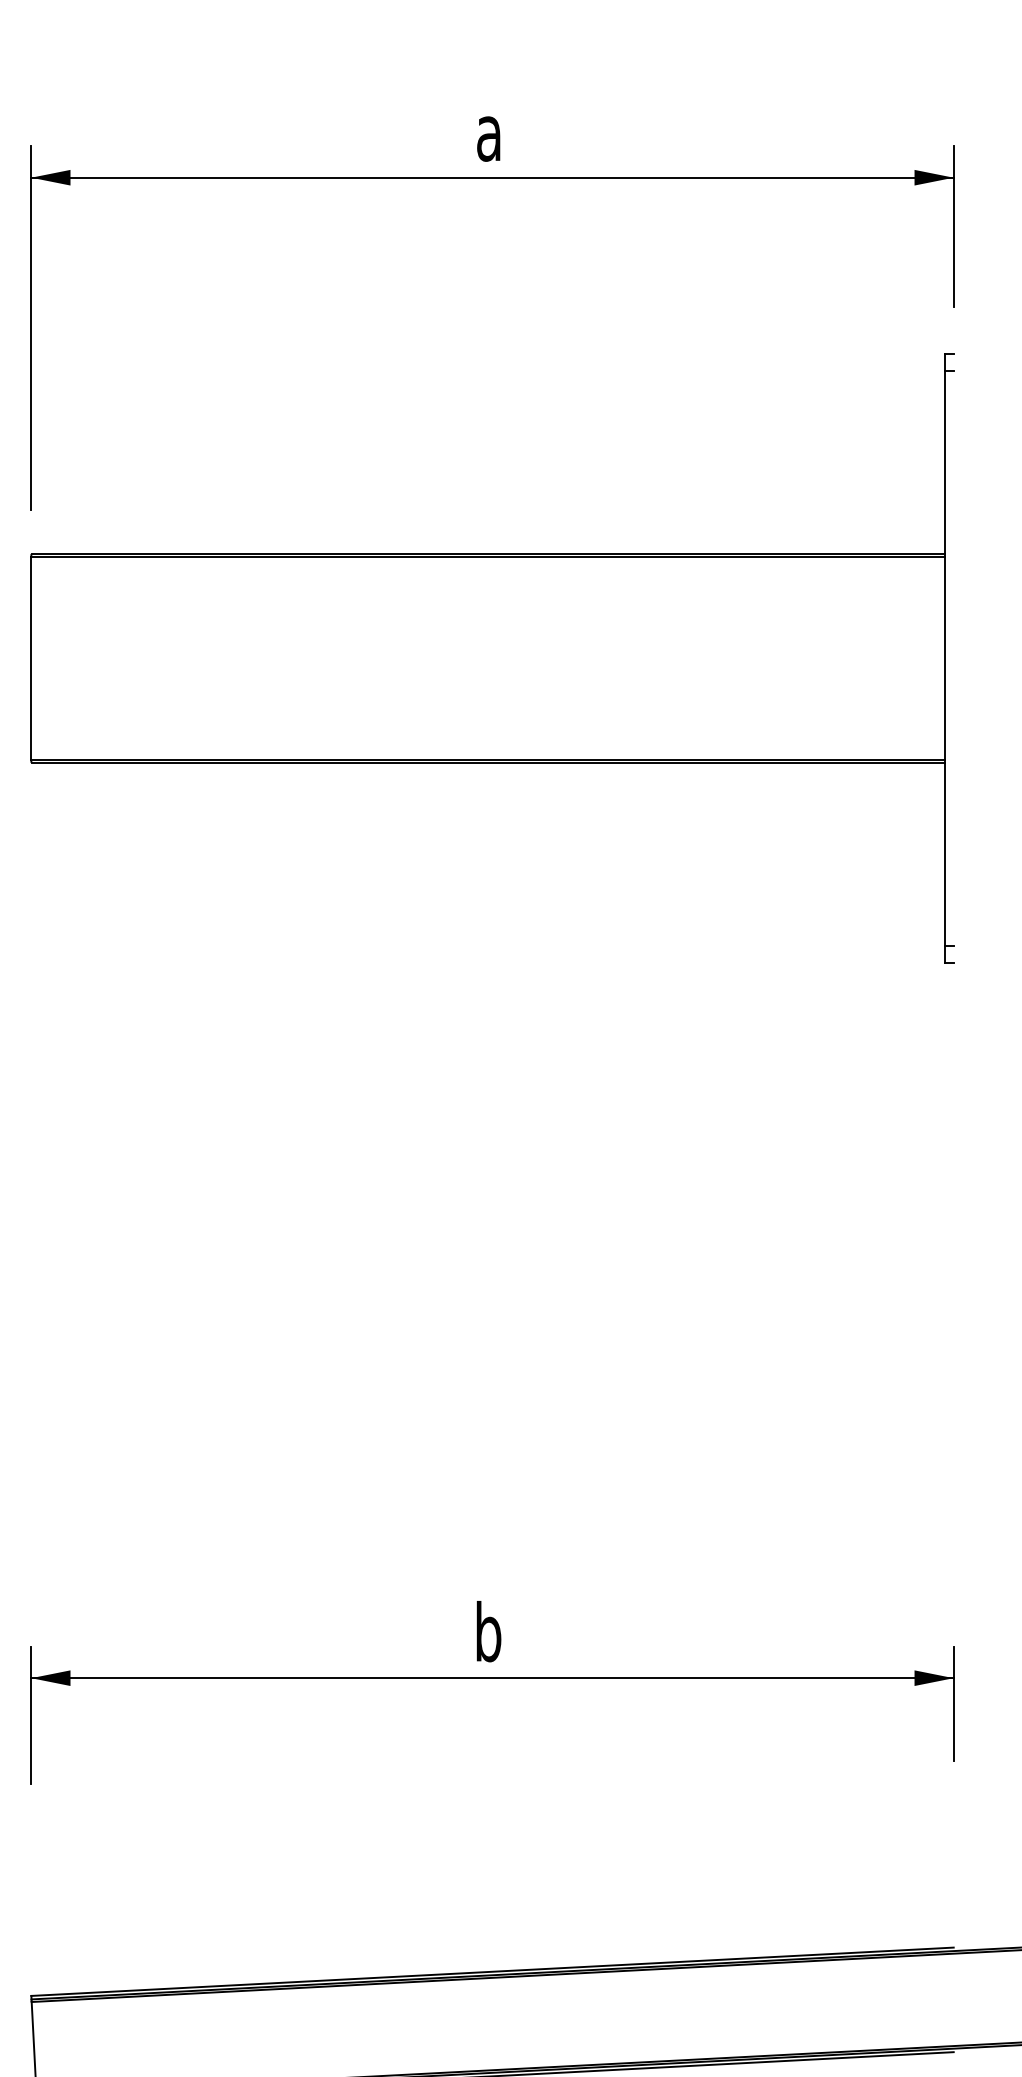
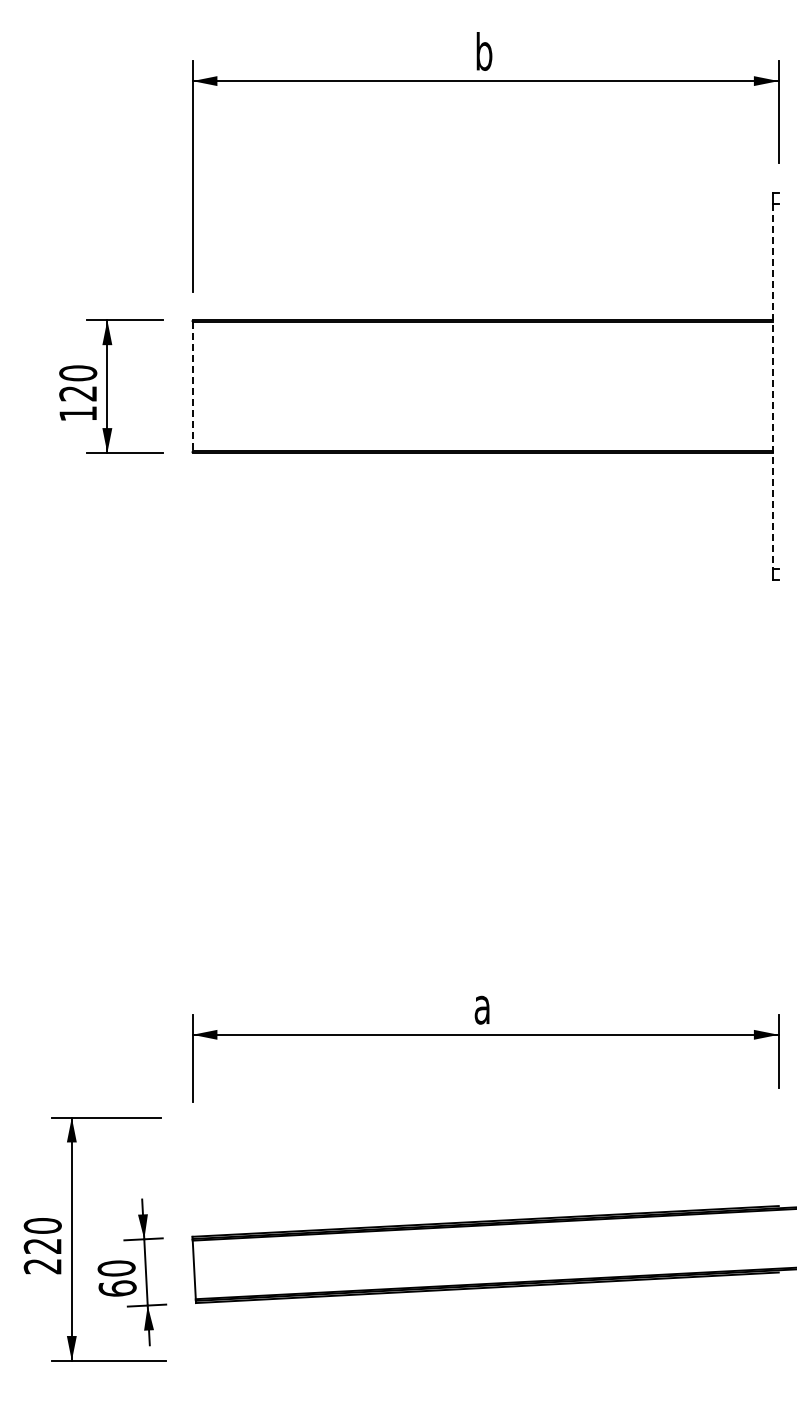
text: (489, 131) -> (483, 51), a -> b
line: (31, 658) -> (192, 386), solid -> dashed
line: (945, 658) -> (773, 386), solid -> dashed
text: (487, 1630) -> (482, 1004), b -> a

